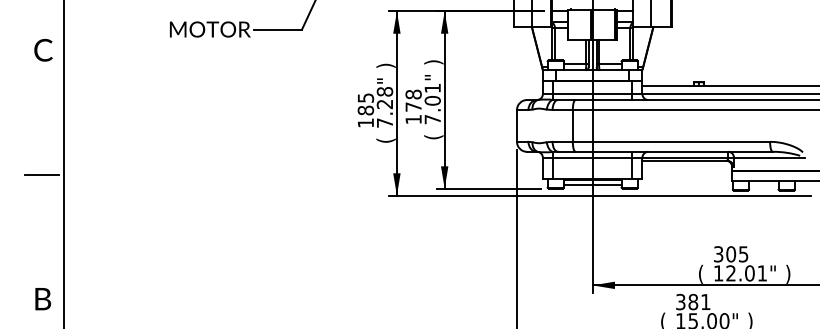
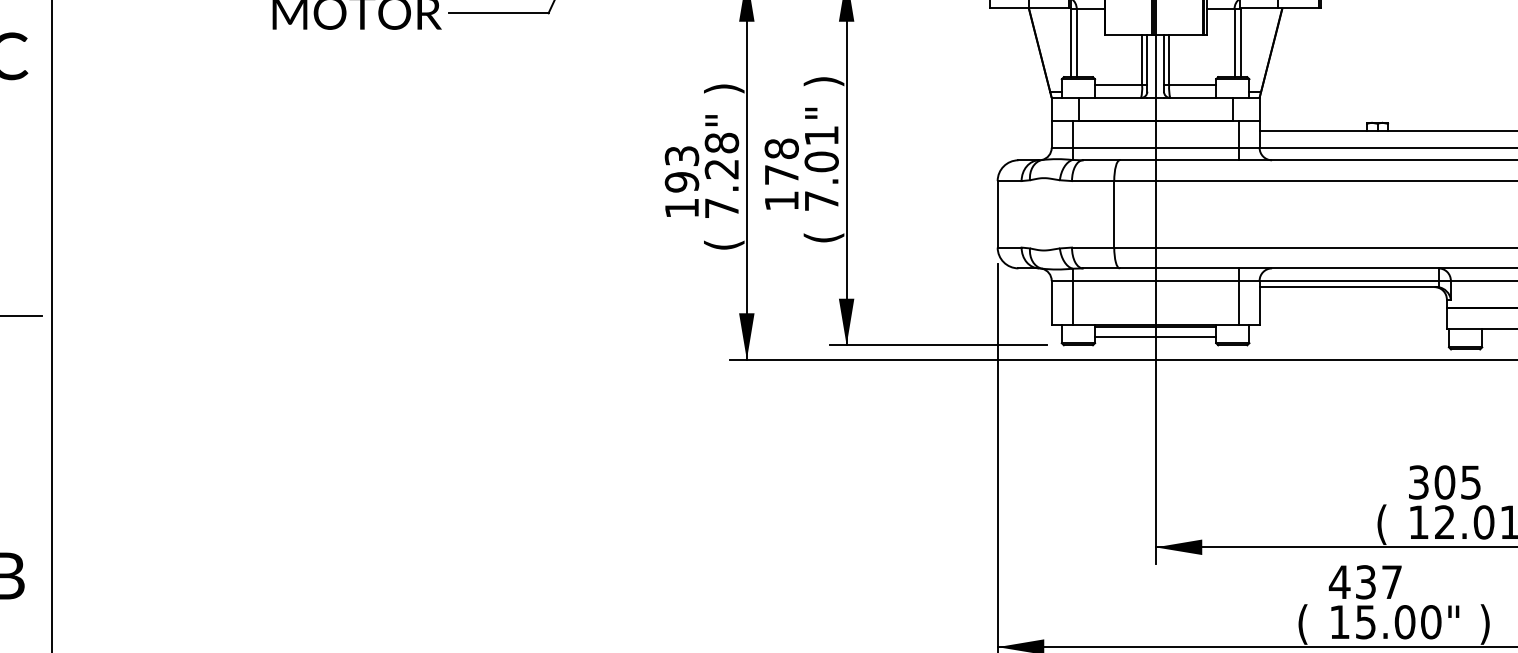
text: (365, 104) -> (681, 169), 185 -> 193
text: (692, 301) -> (1364, 581), 381 -> 437

